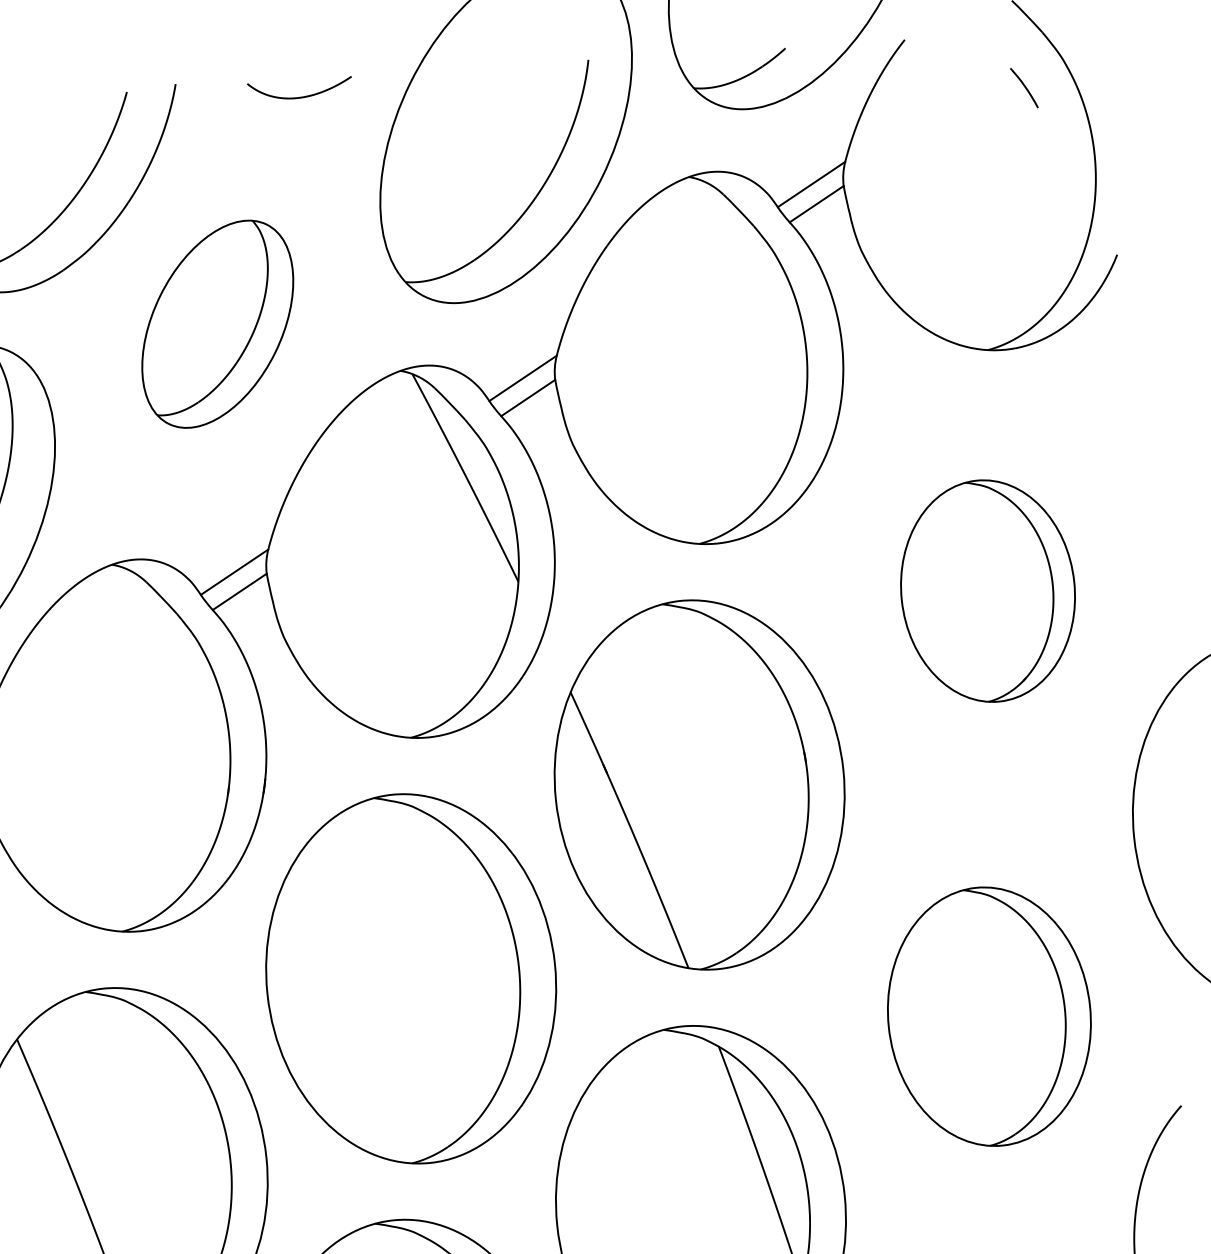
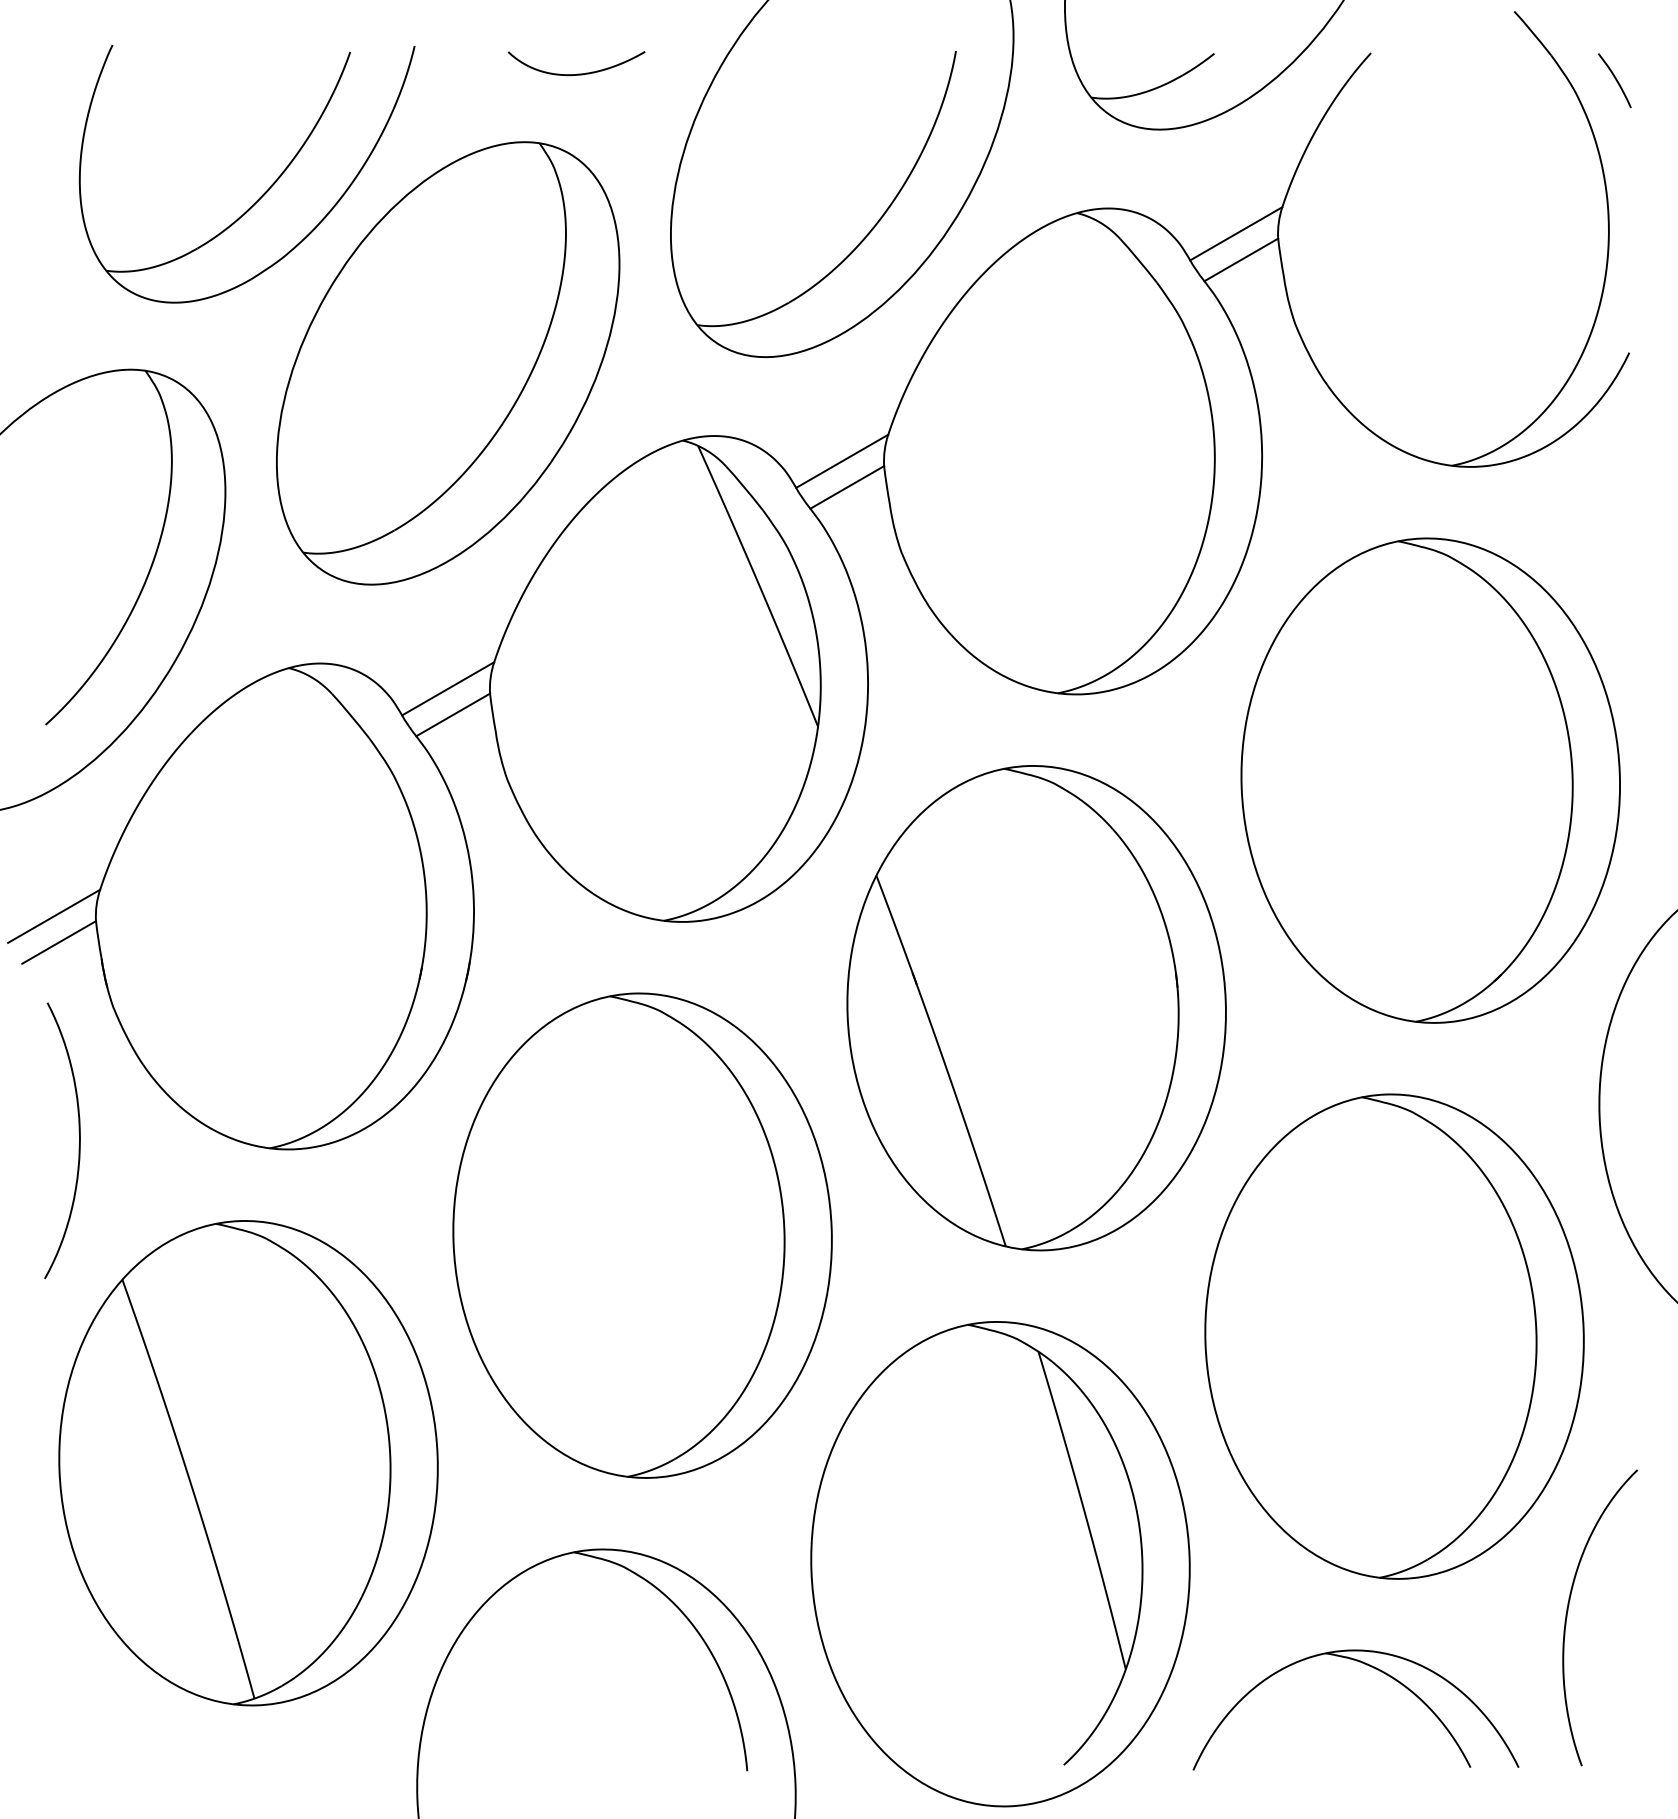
curve: (1024, 87) -> (1615, 80), moved
part: (217, 324) -> (448, 363), size x1.67
part: (987, 591) -> (1430, 780), size x1.67
part: (989, 1016) -> (1394, 1336), size x1.43

